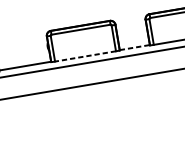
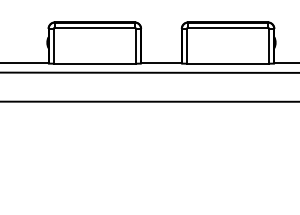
line: (134, 47) -> (161, 63), dashed -> solid
line: (85, 56) -> (94, 63), dashed -> solid

